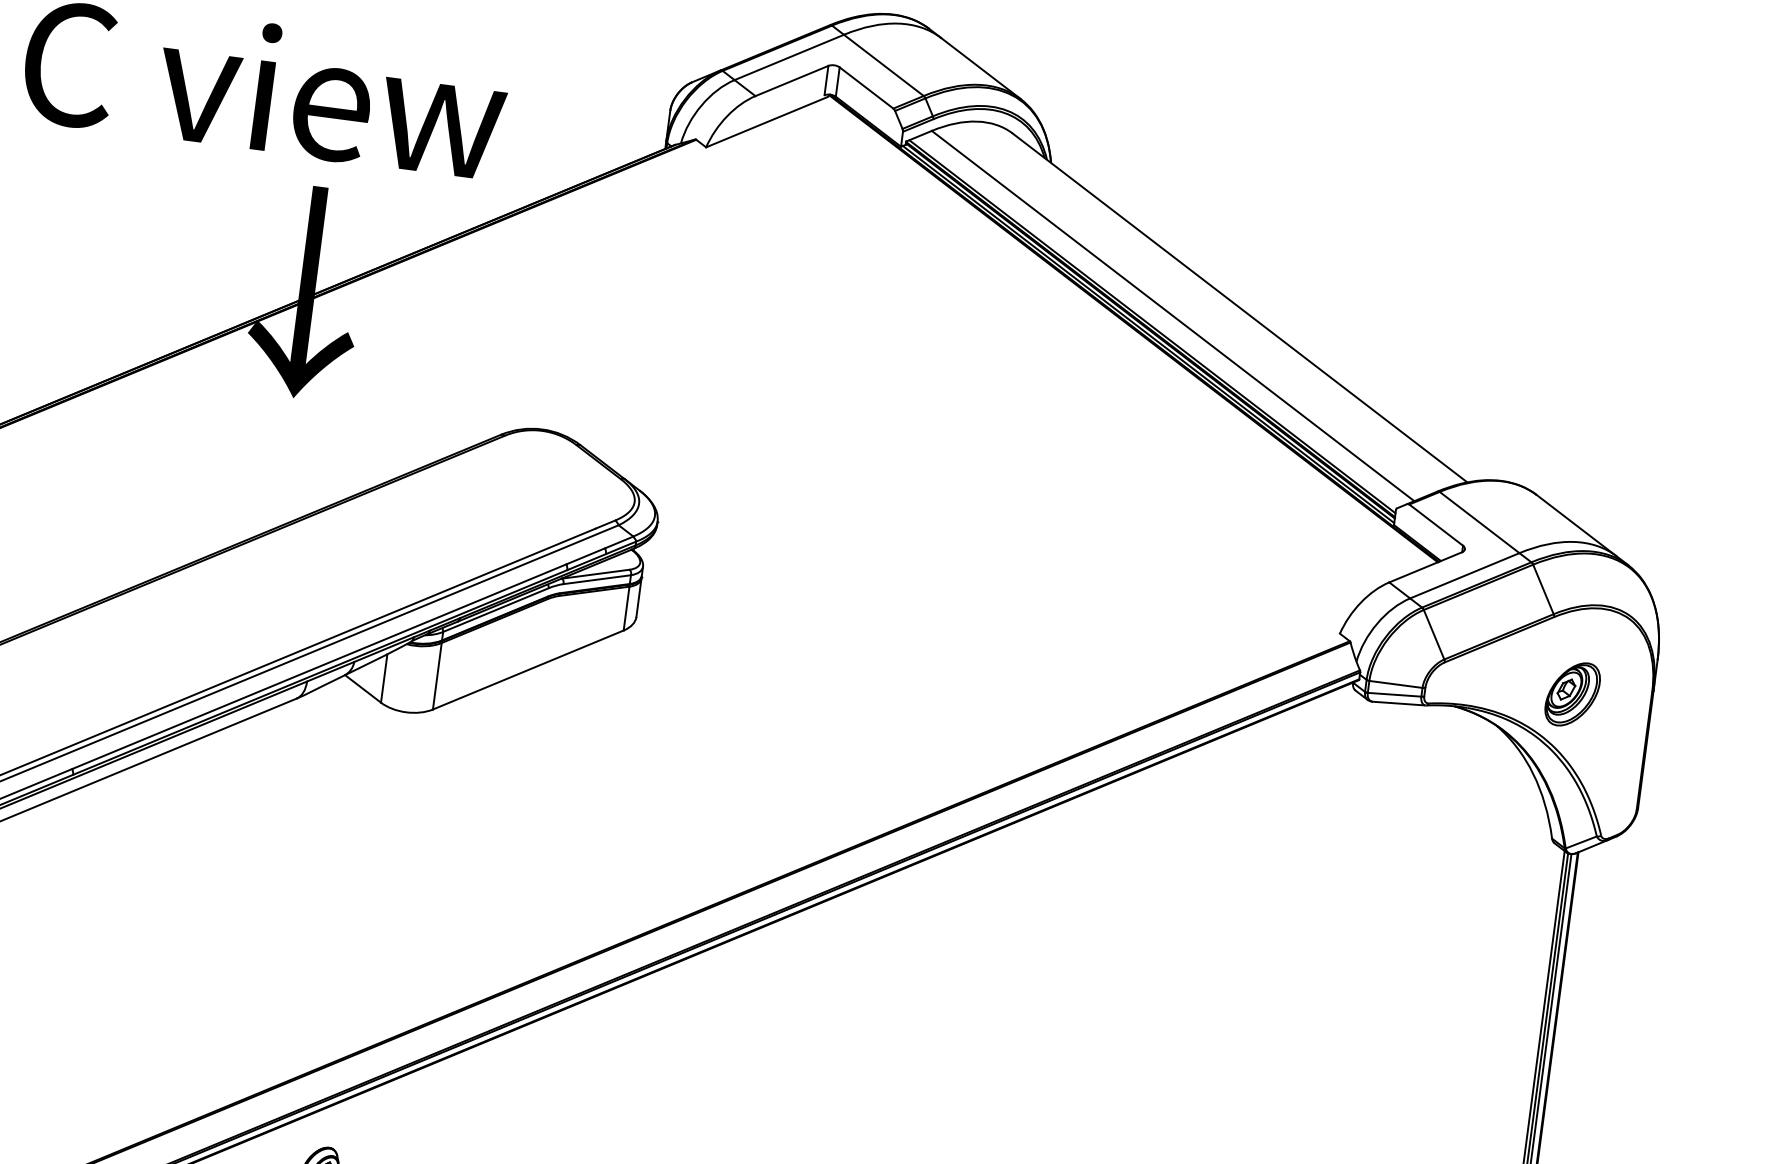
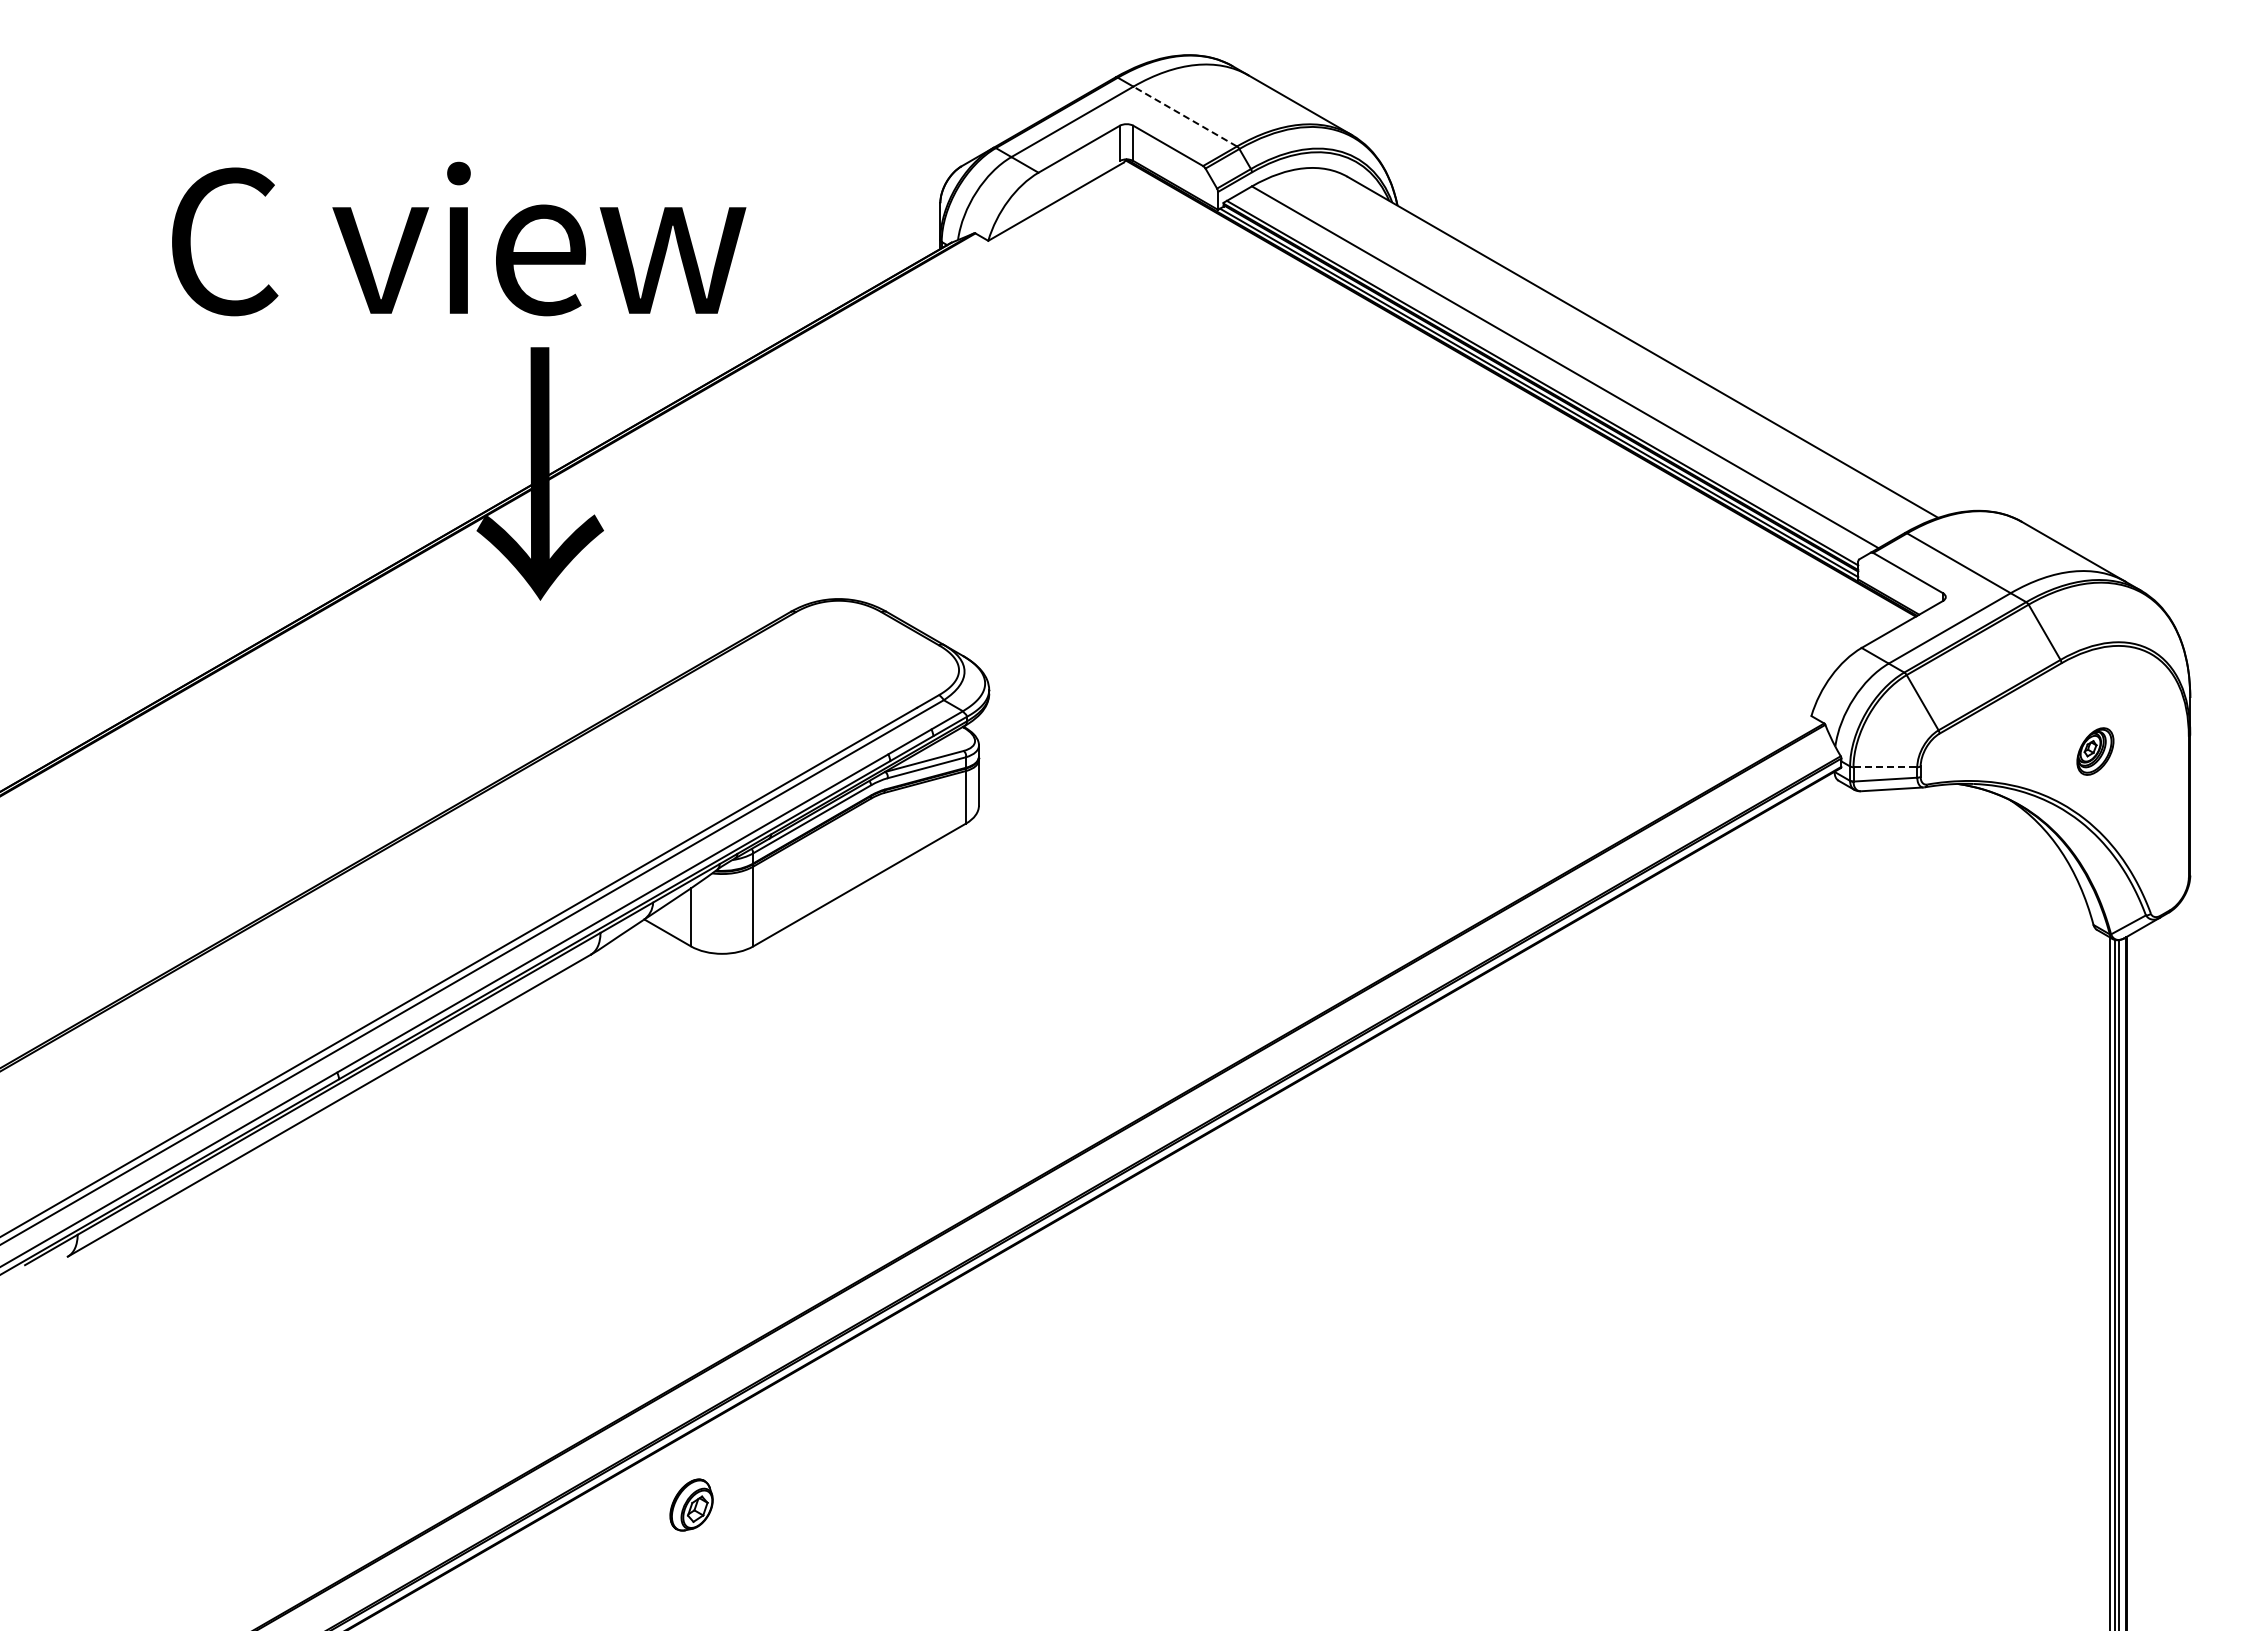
line: (884, 65) -> (1185, 116), solid -> dashed
line: (1396, 684) -> (1885, 767), solid -> dashed
part: (1572, 694) -> (2095, 751), size x0.6

